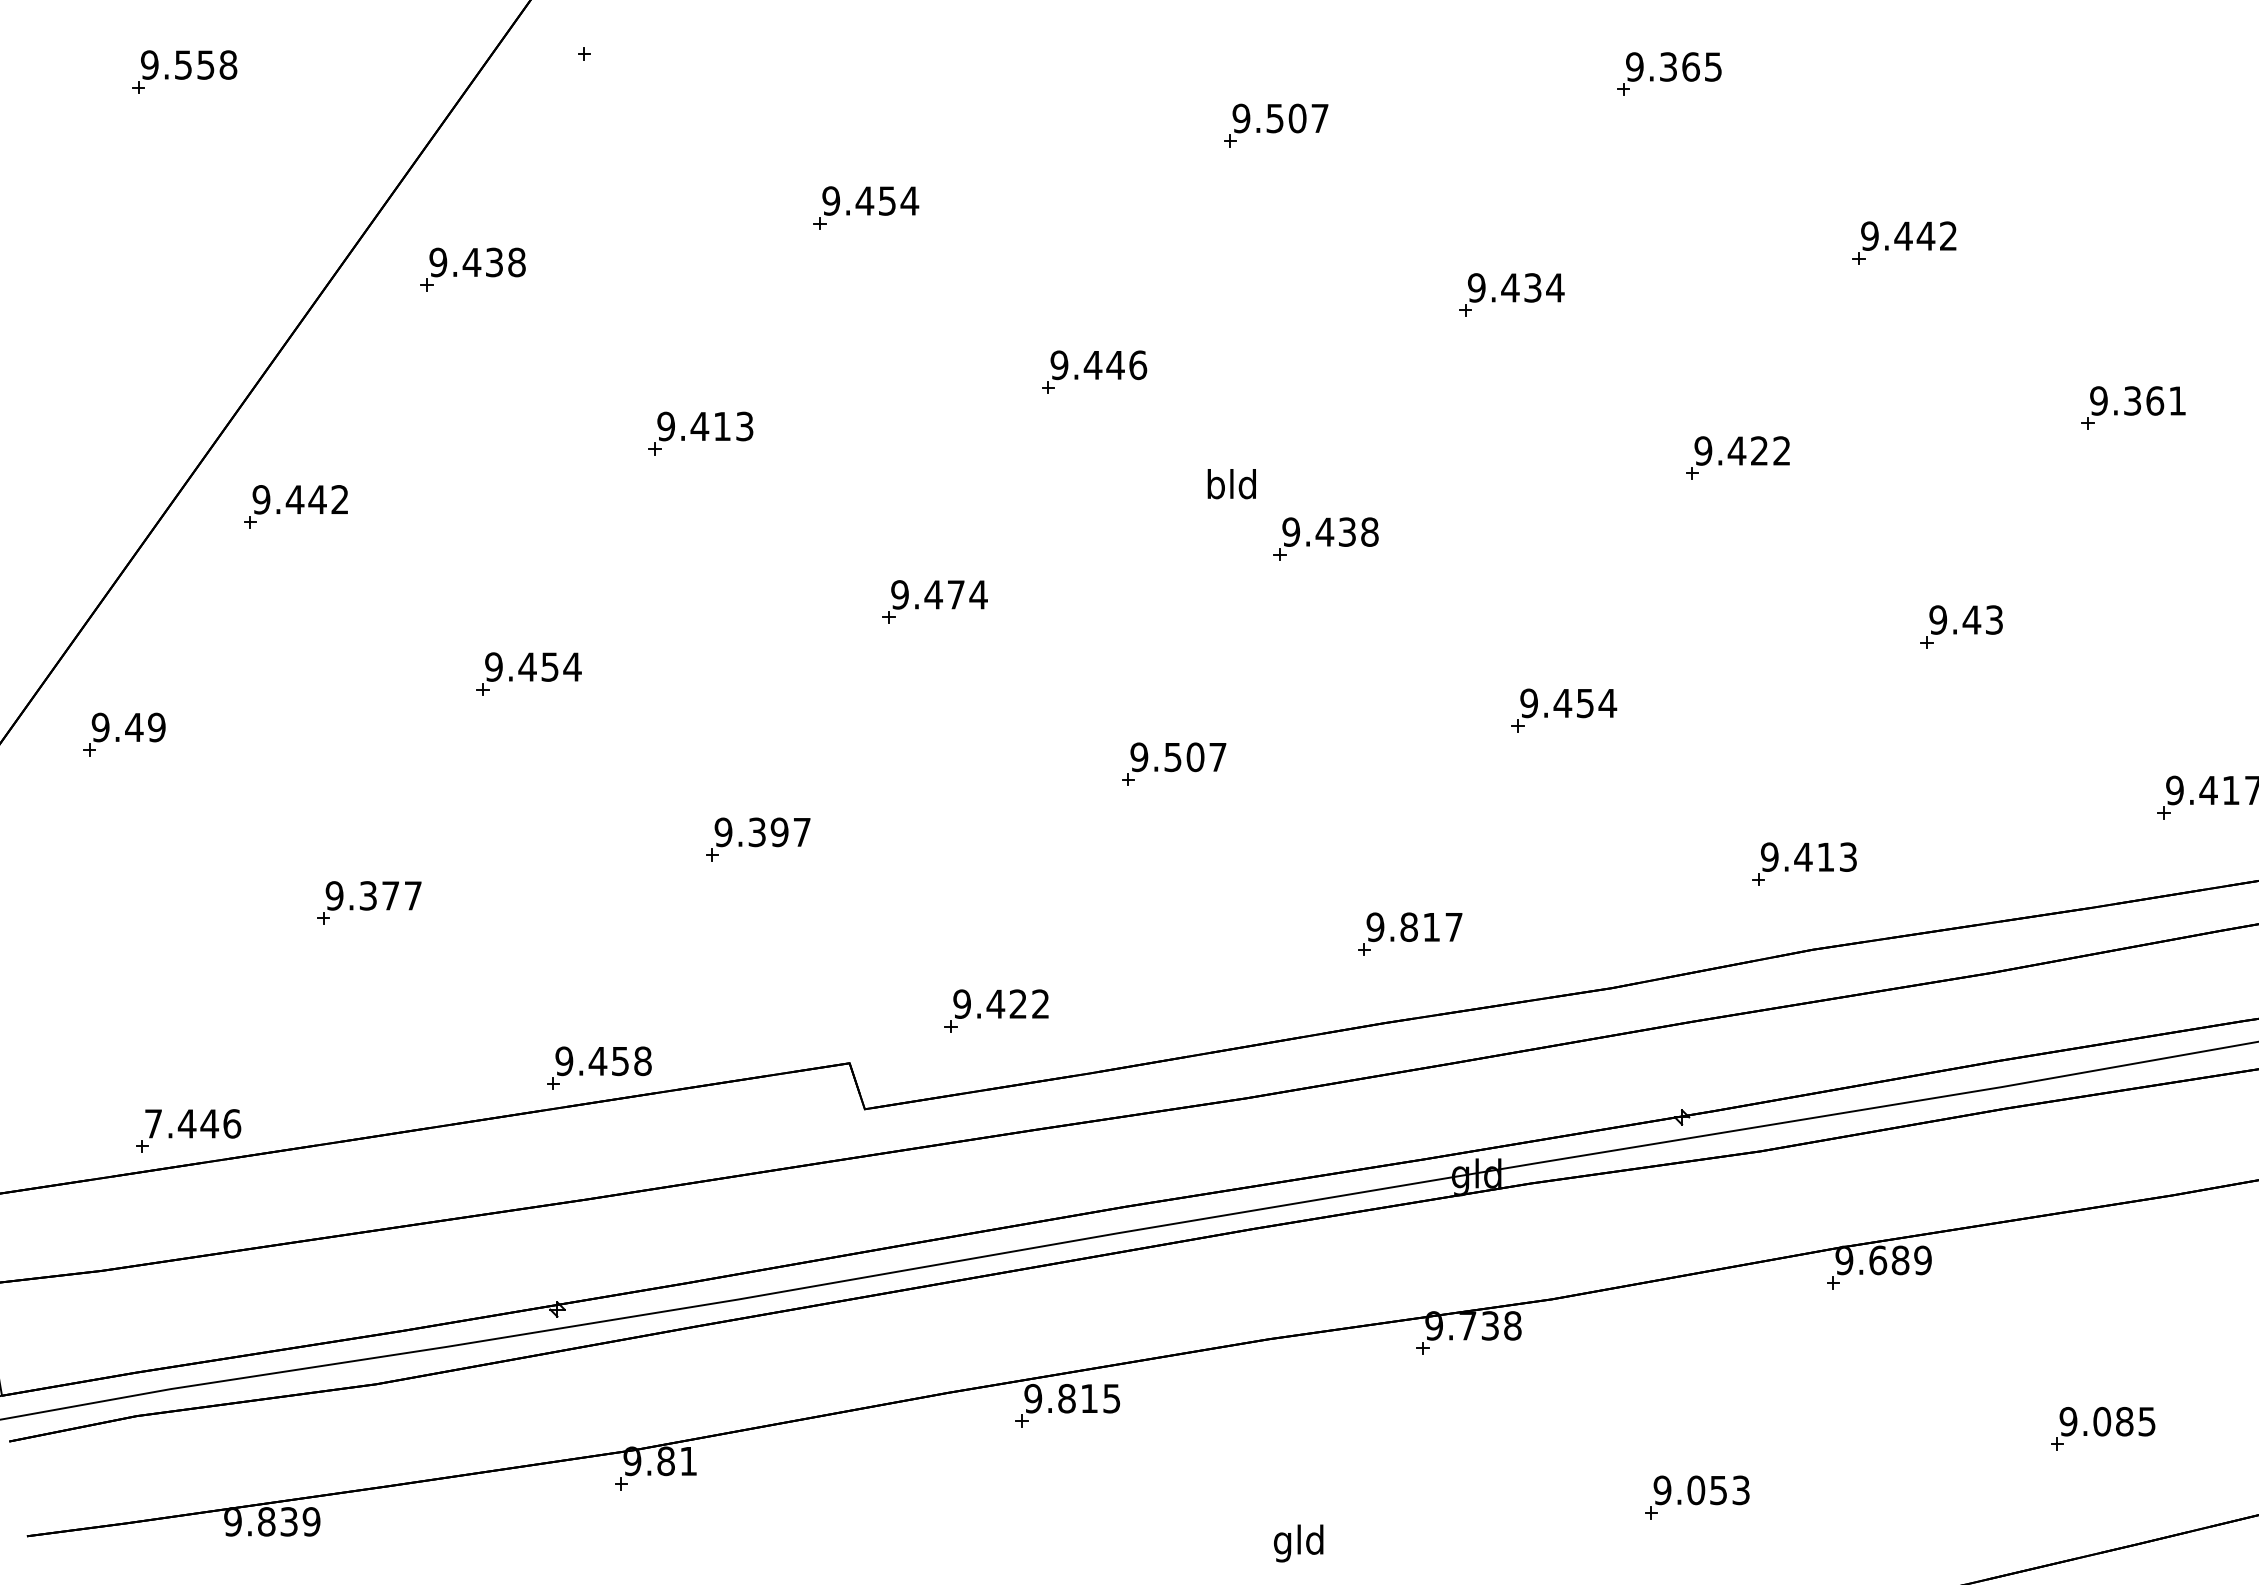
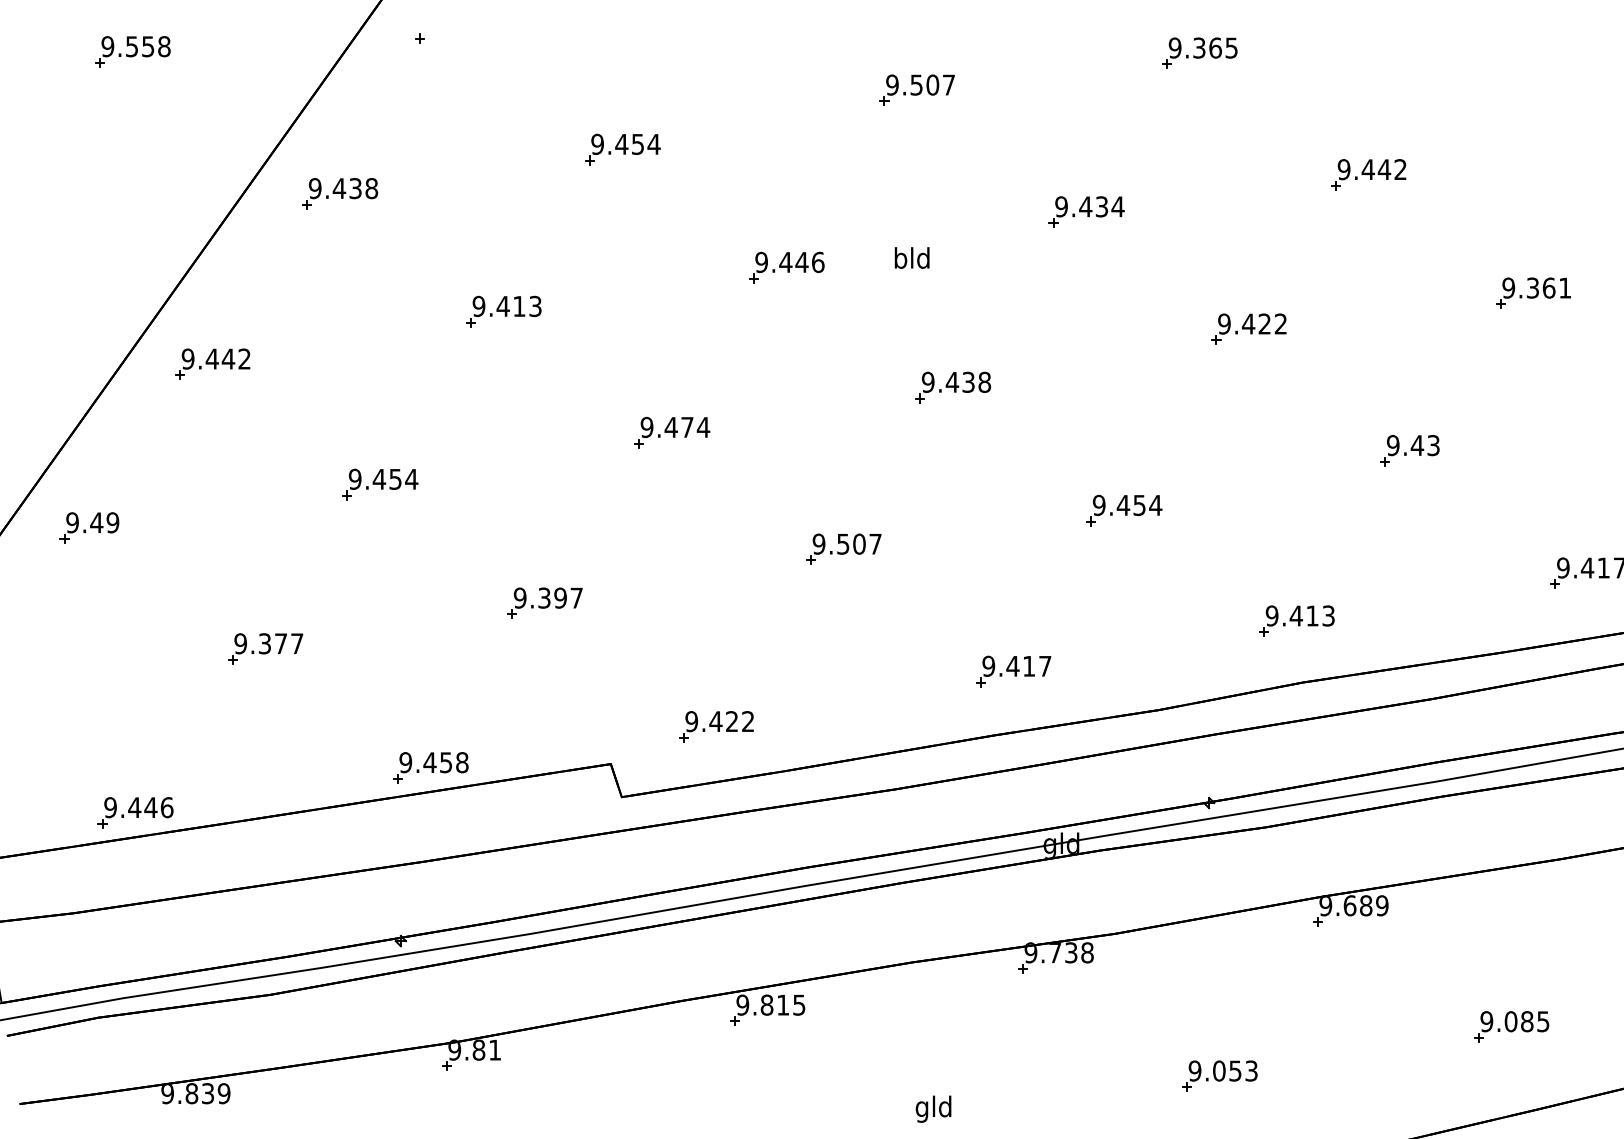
text: (1231, 484) -> (911, 258), moved
text: (1408, 927) -> (1012, 666), 9.817 -> 9.417
text: (153, 1123) -> (110, 807), 7.446 -> 9.446

